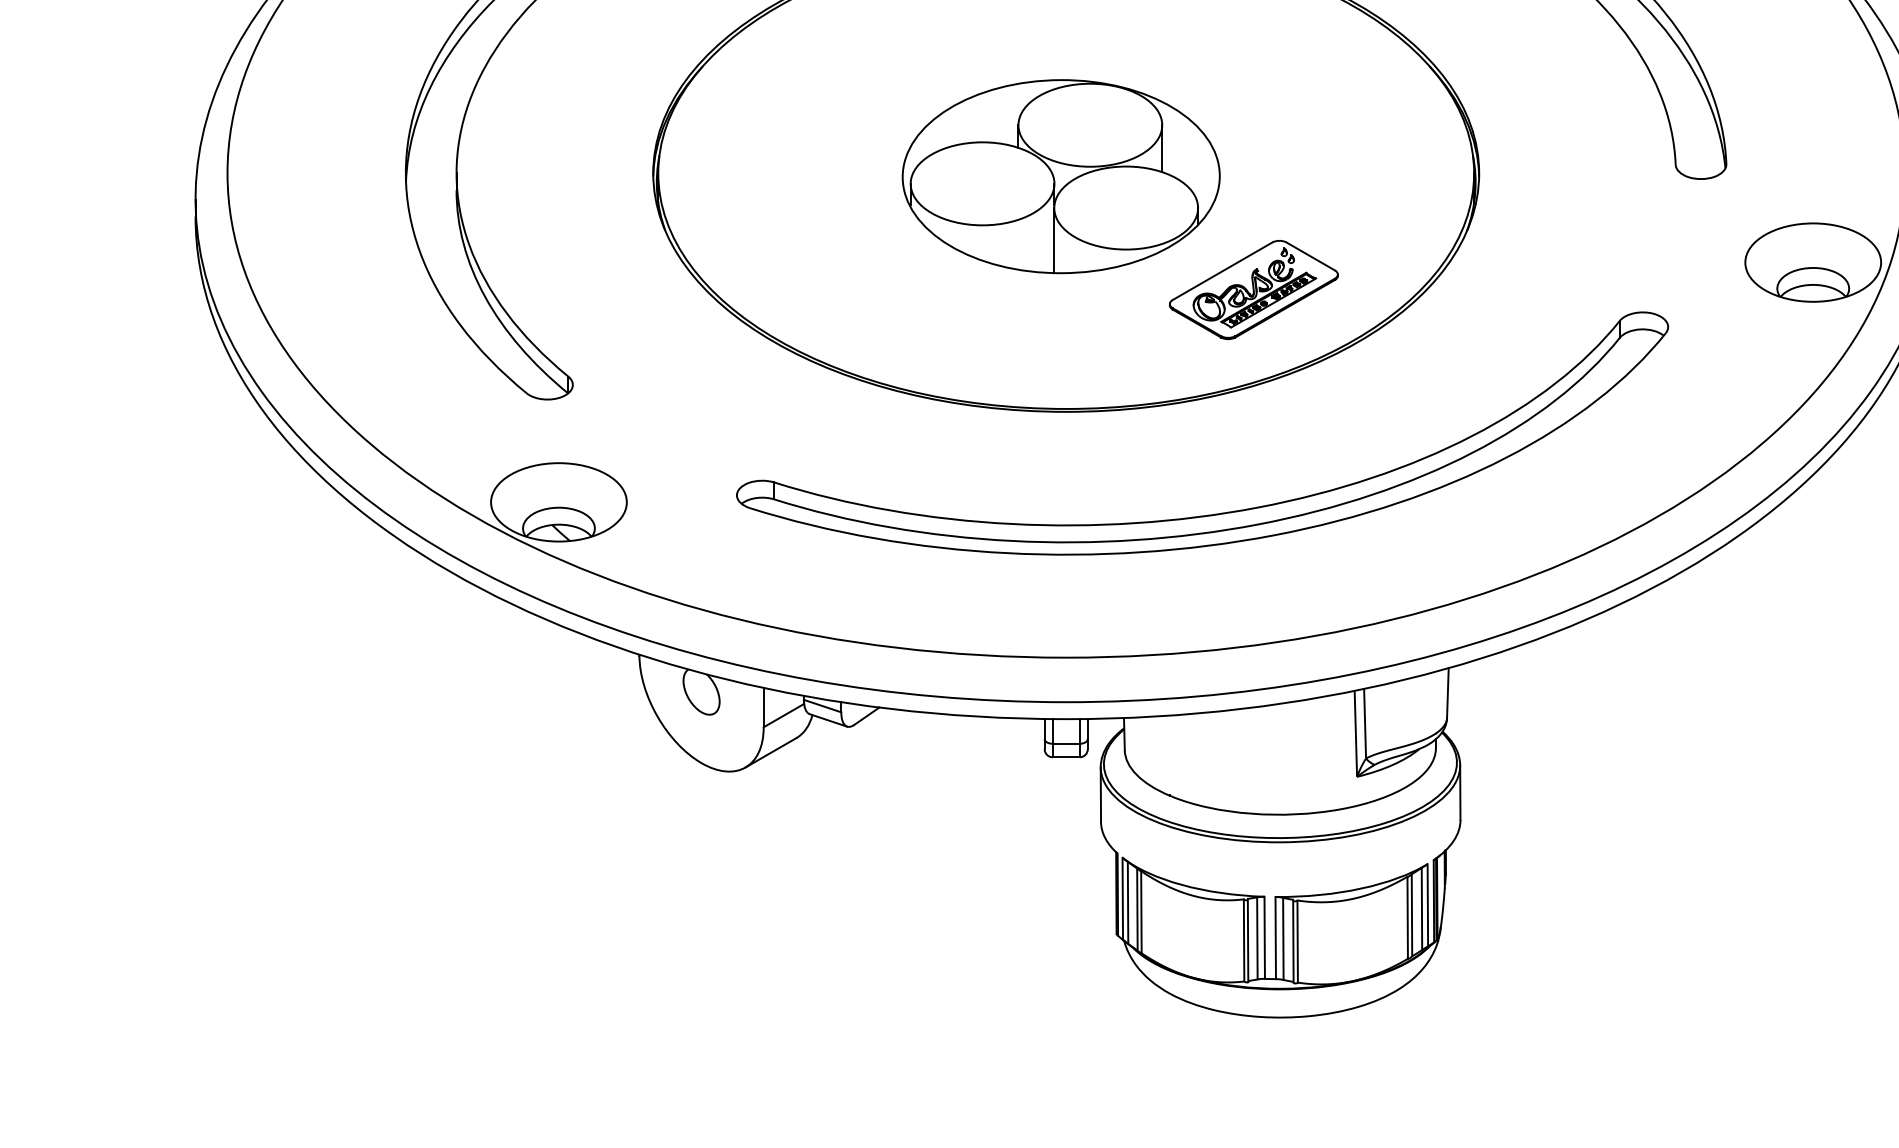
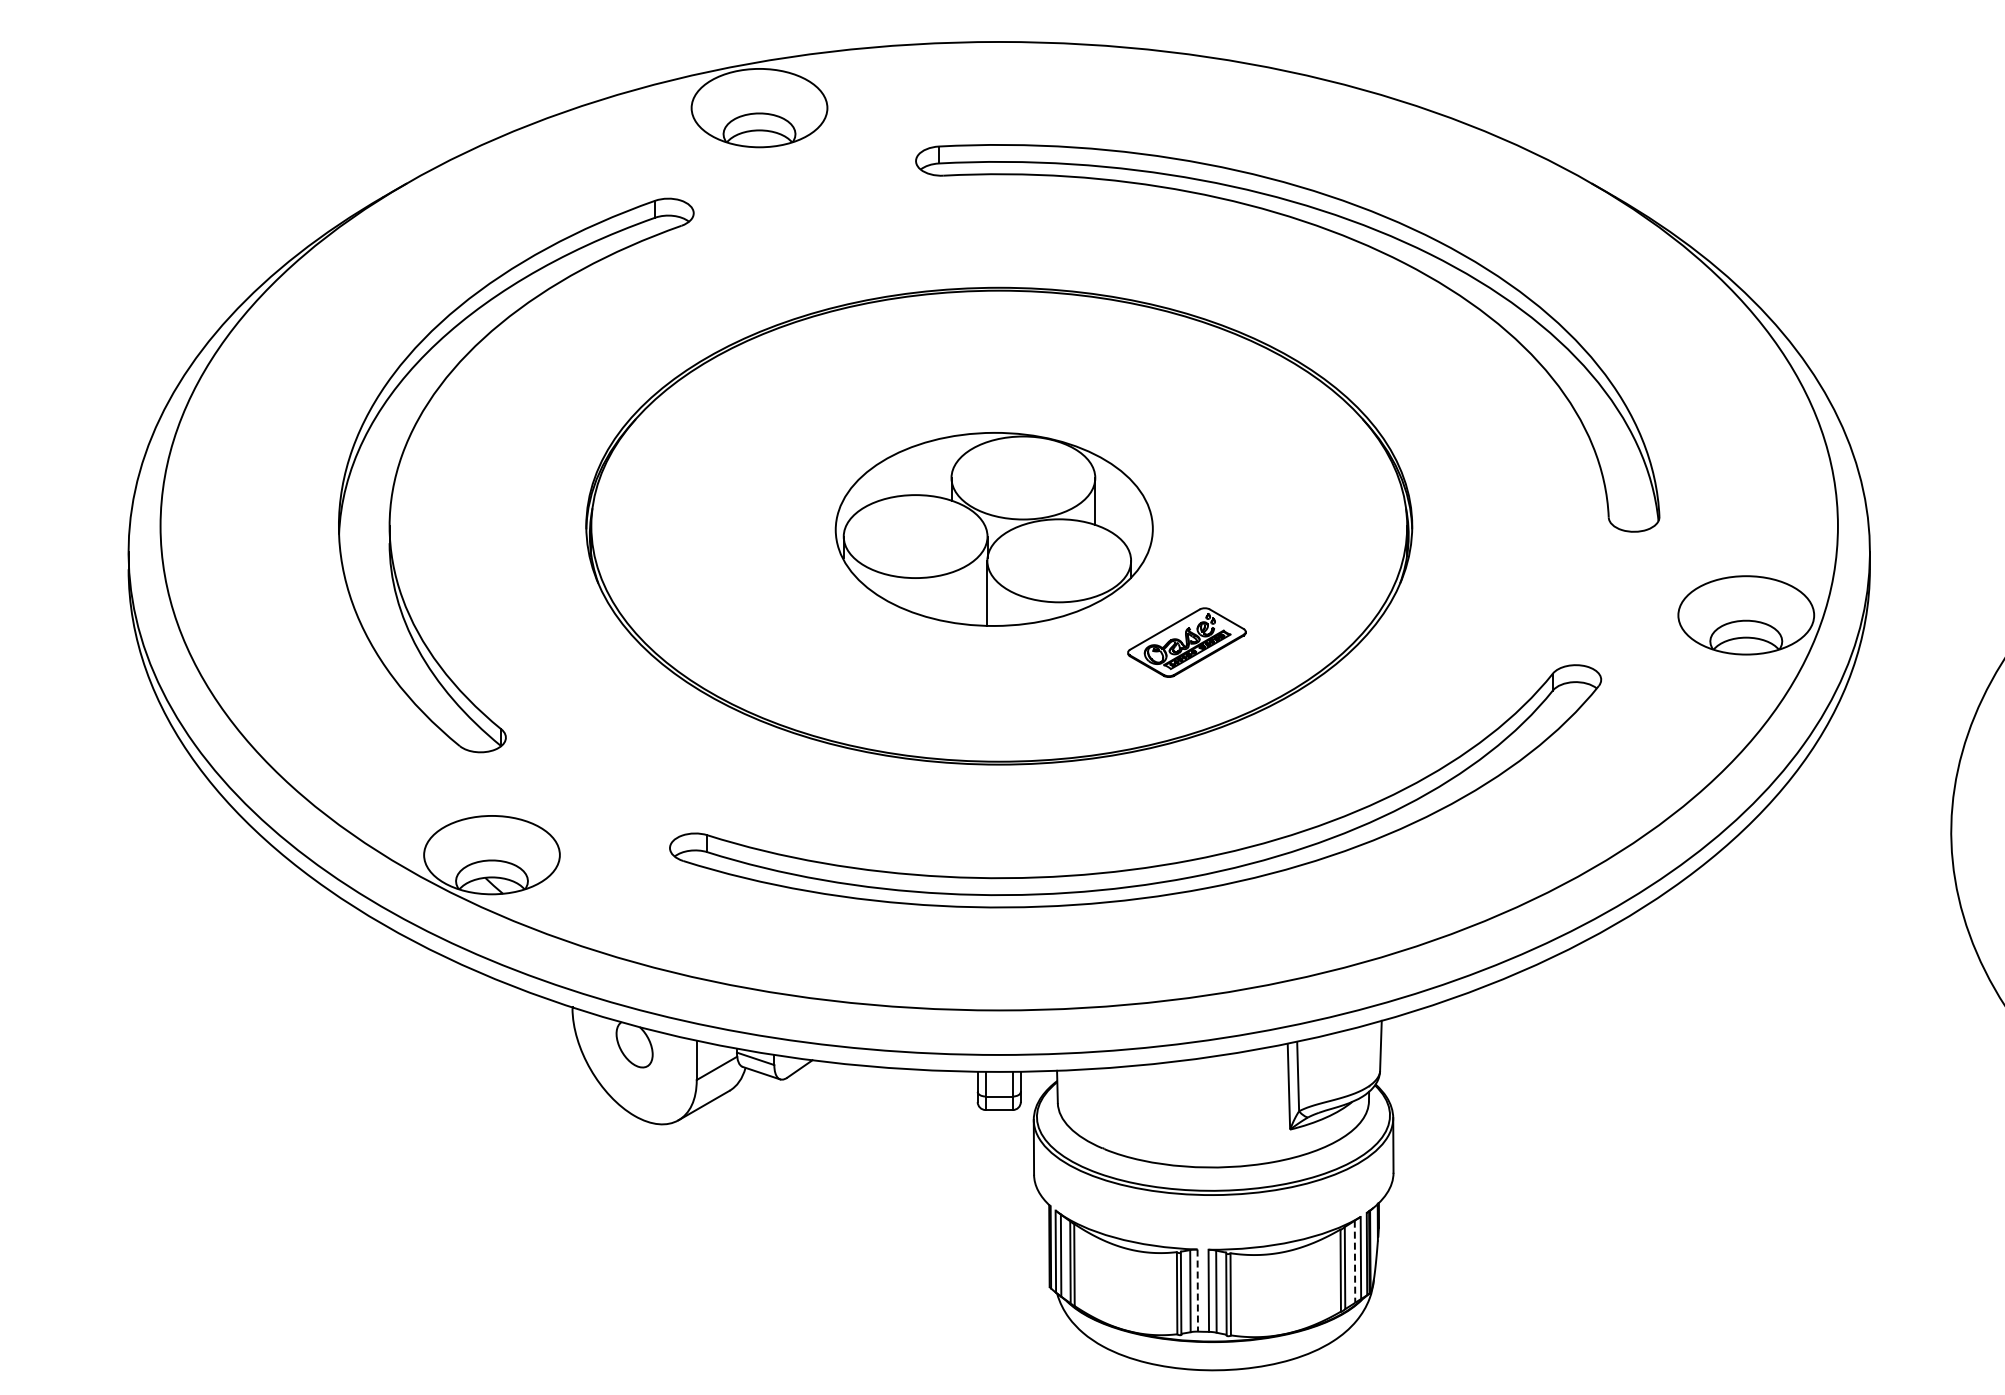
part: (1253, 289) -> (1186, 642), size x0.7
line: (1422, 909) -> (1355, 1262), solid -> dashed
line: (1264, 938) -> (1197, 1291), solid -> dashed

